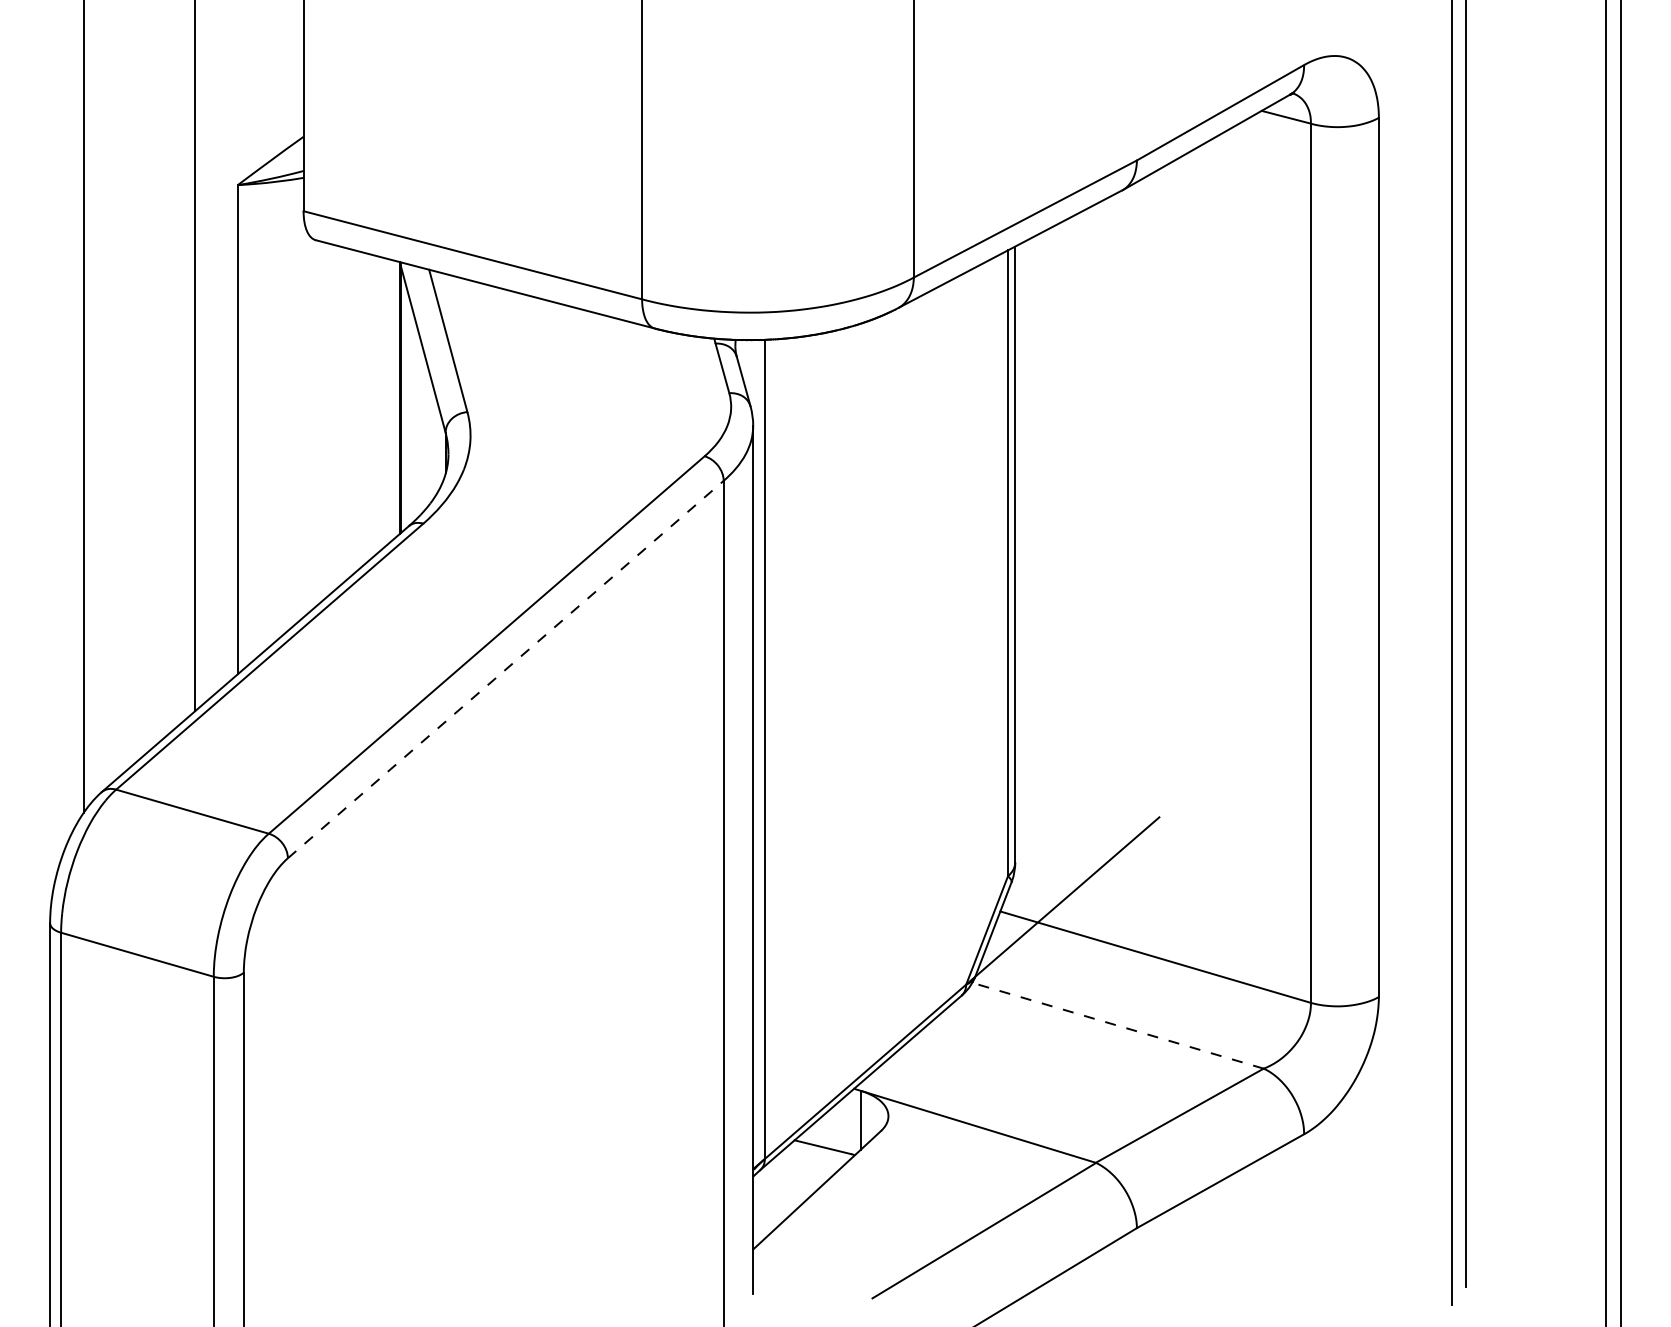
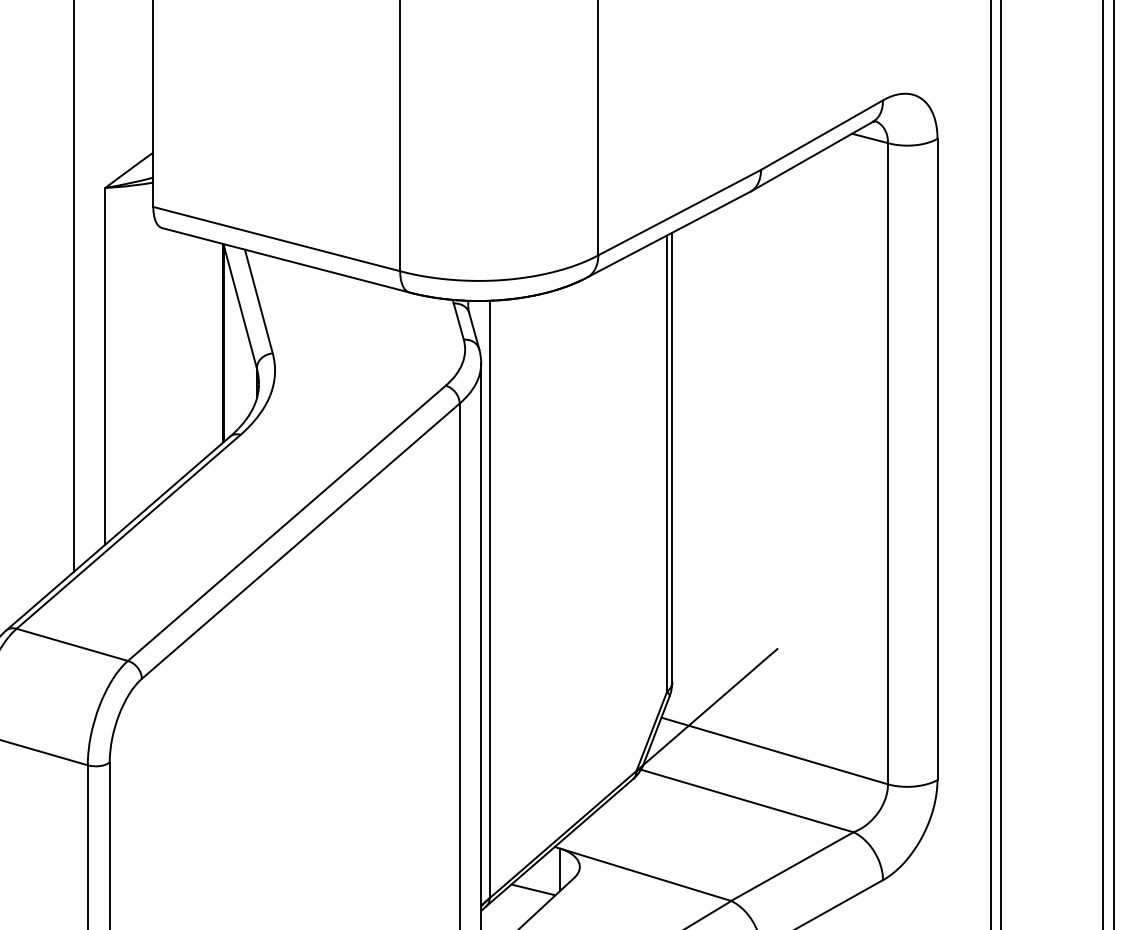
line: (506, 669) -> (301, 541), dashed -> solid
line: (1117, 1025) -> (746, 800), dashed -> solid

